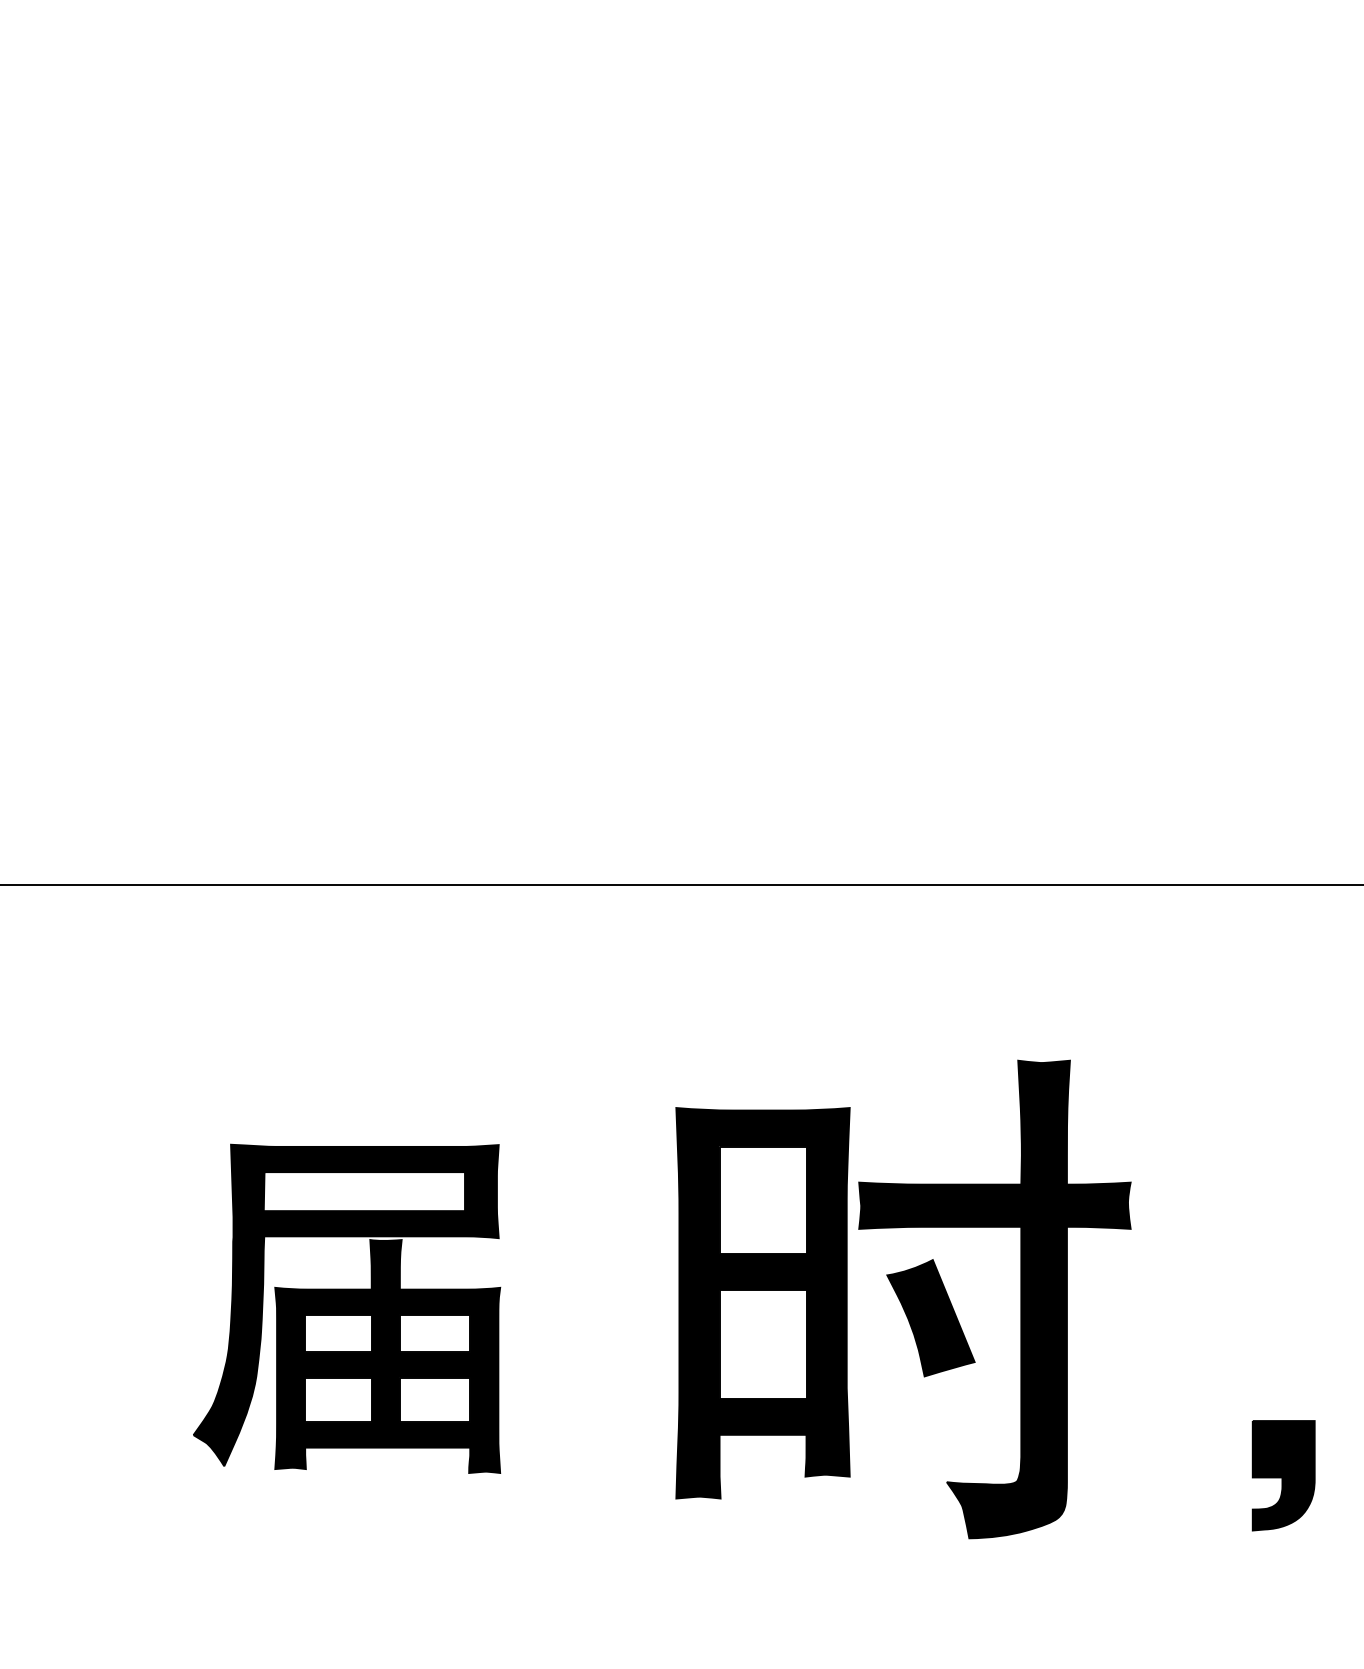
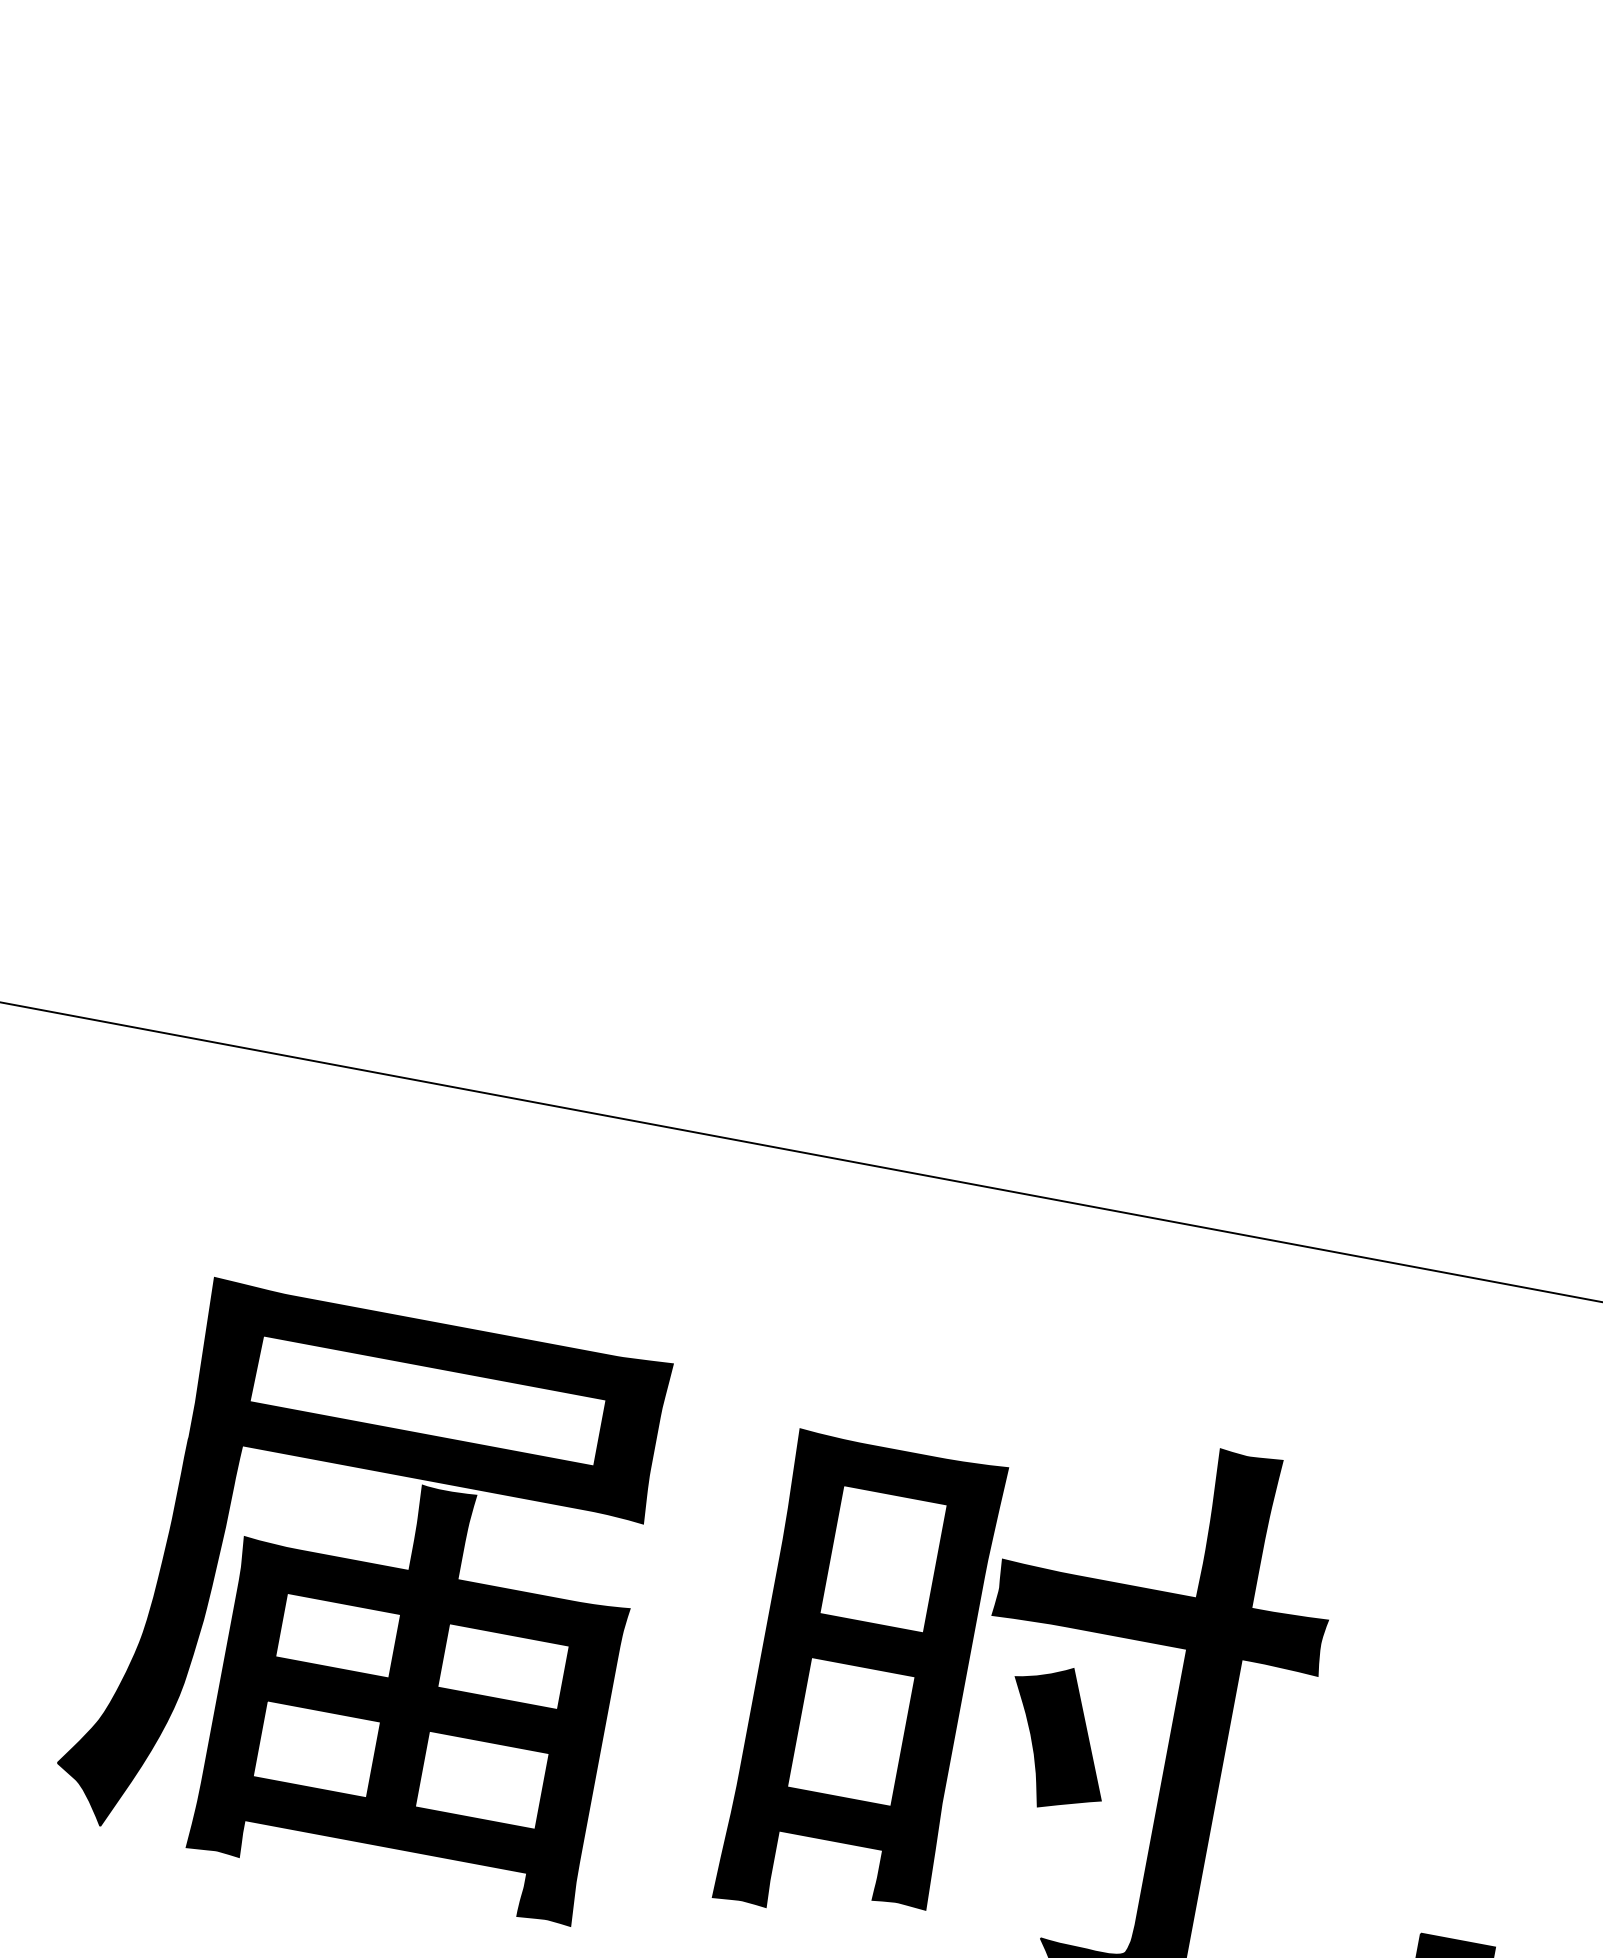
part: (346, 1308) -> (360, 1595), size x1.43

